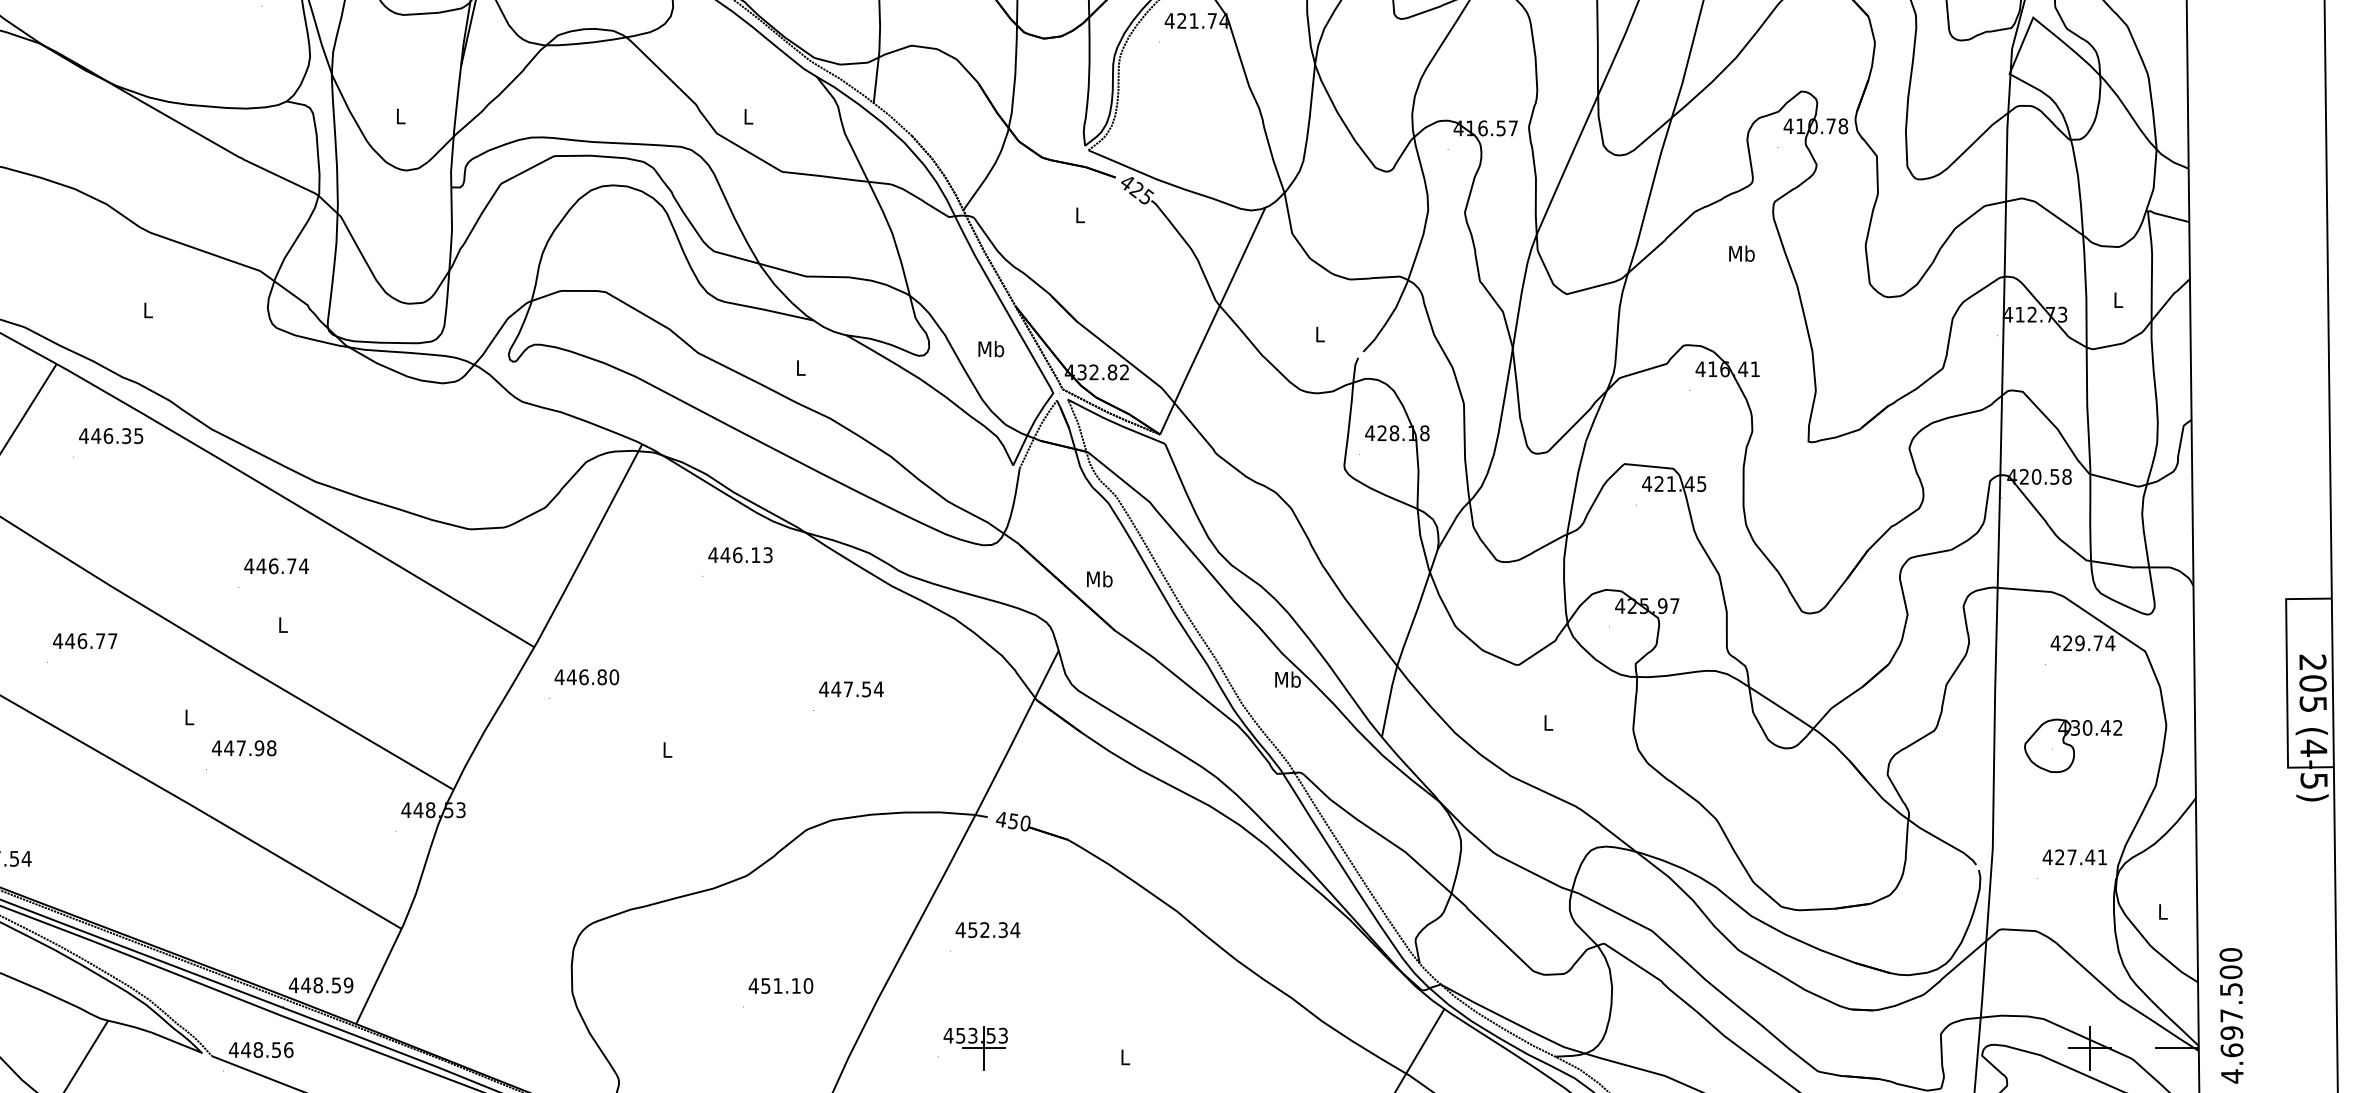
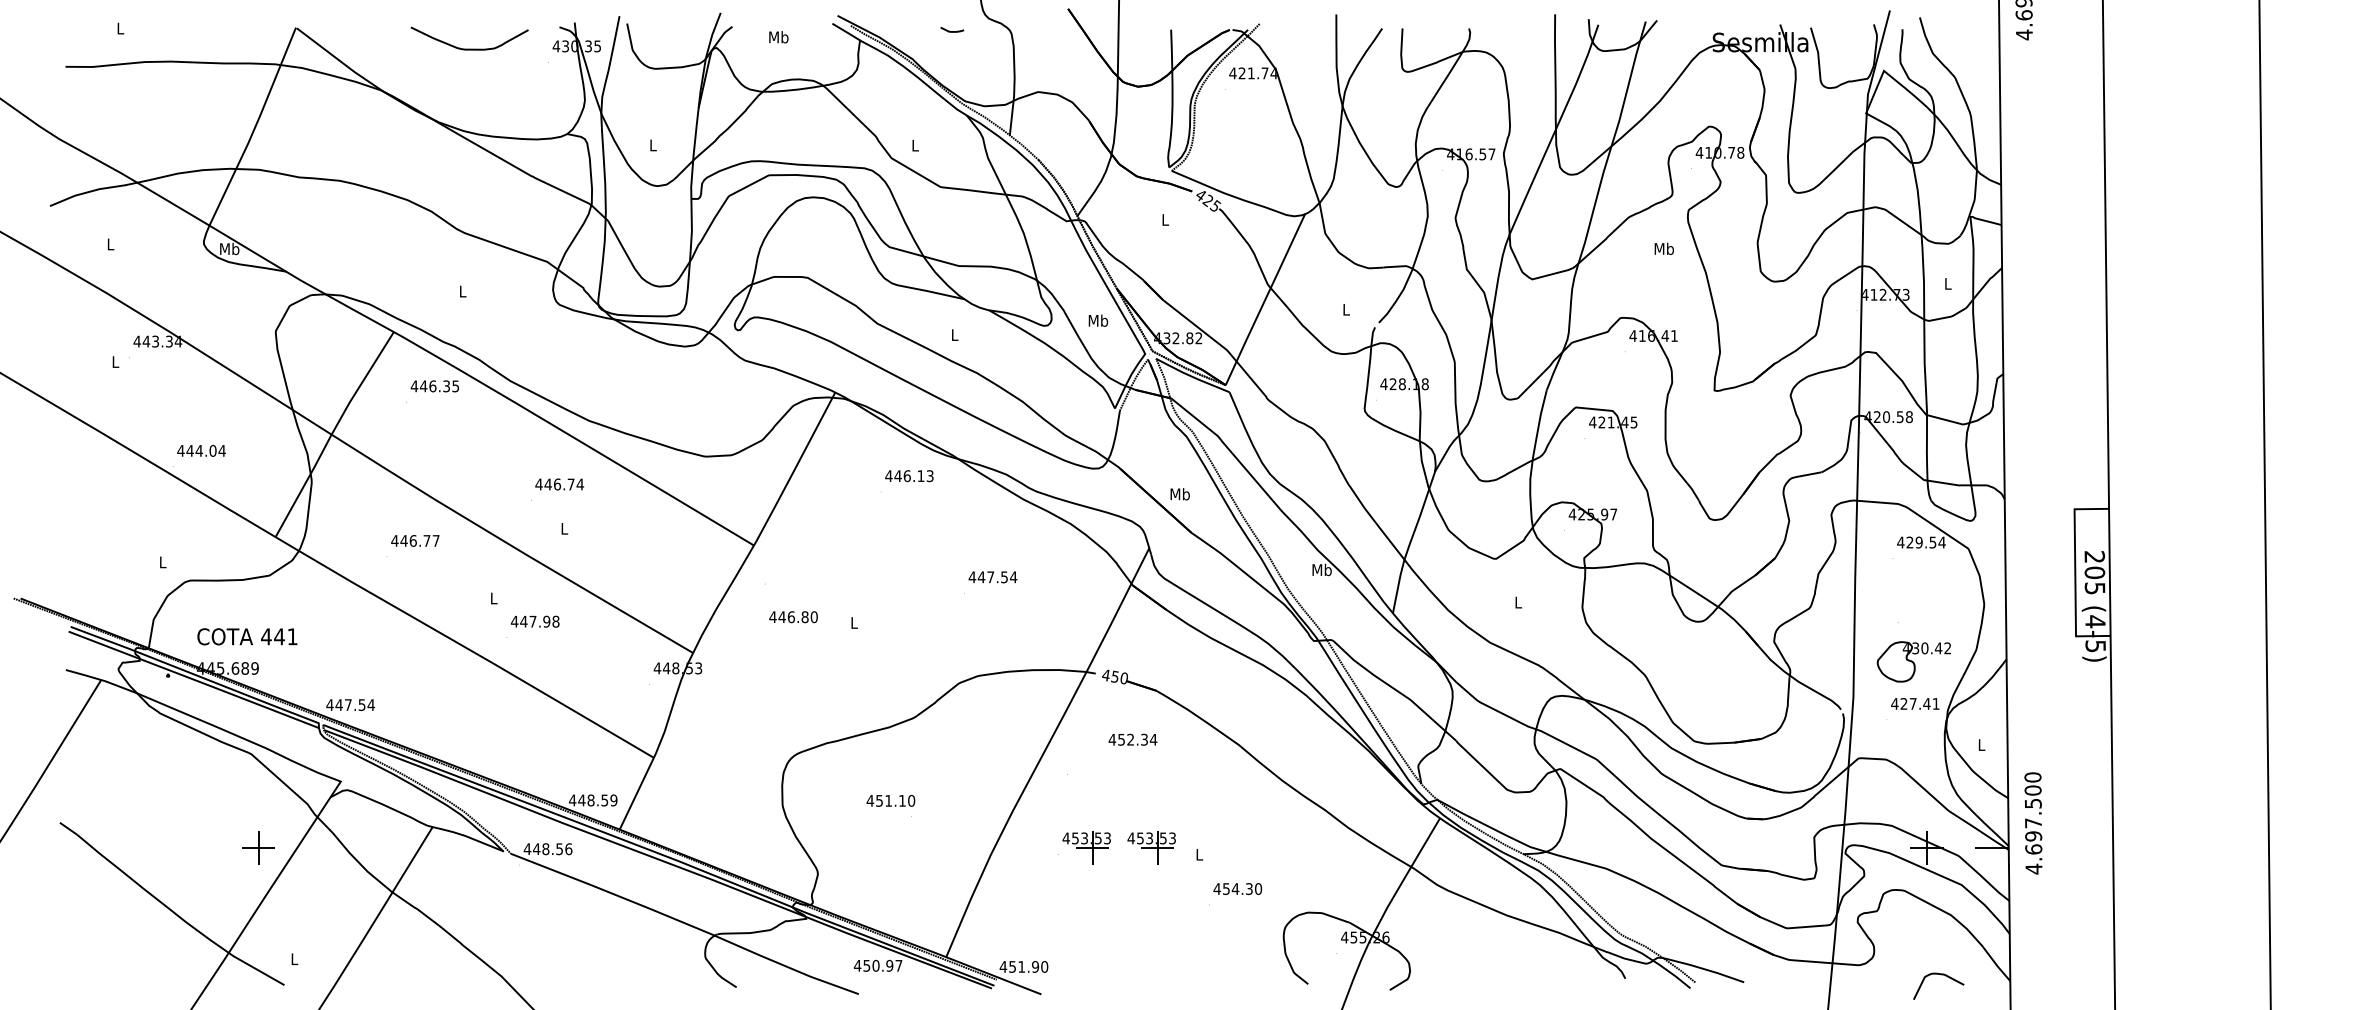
text: (2097, 643) -> (1932, 542), 429.74 -> 429.54
text: (586, 677) -> (793, 617), moved
part: (2072, 745) -> (1913, 661), moved
text: (987, 929) -> (1132, 739), moved
text: (780, 985) -> (890, 800), moved
part: (1061, 1047) -> (1151, 847), added

